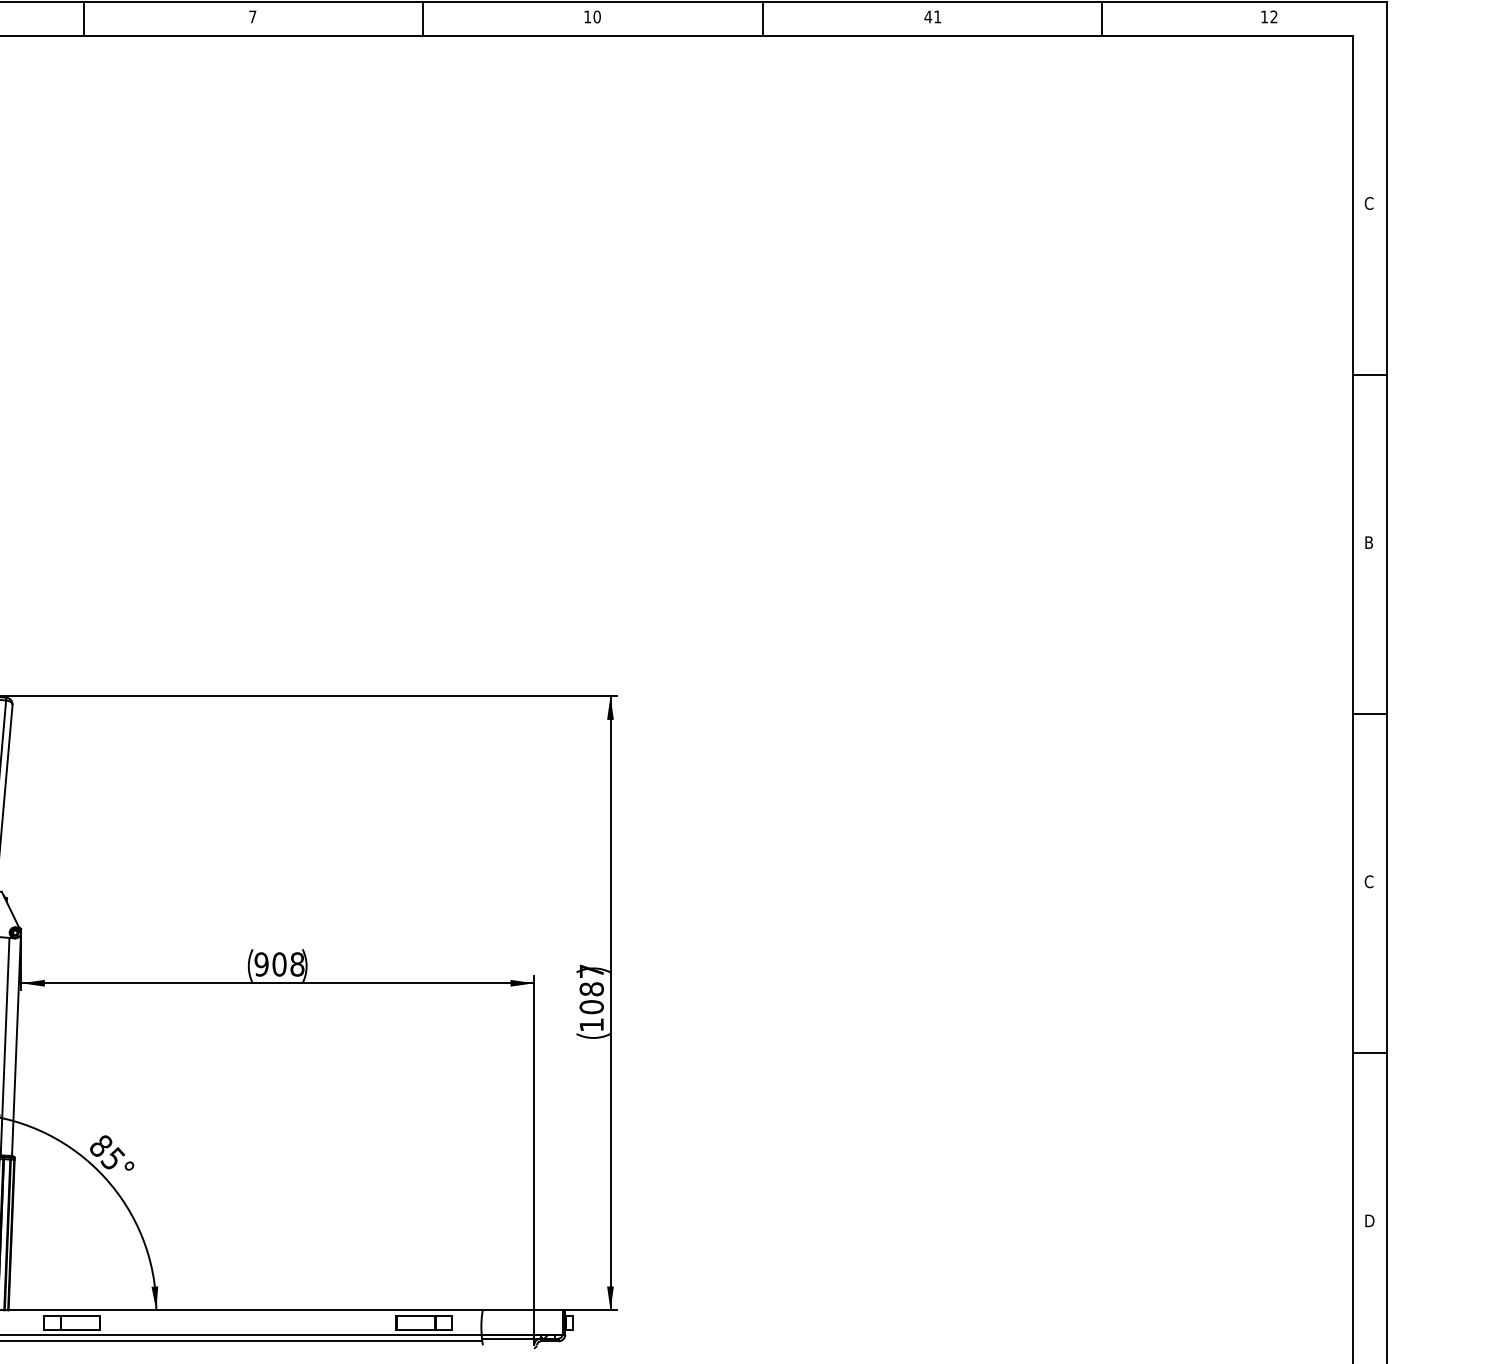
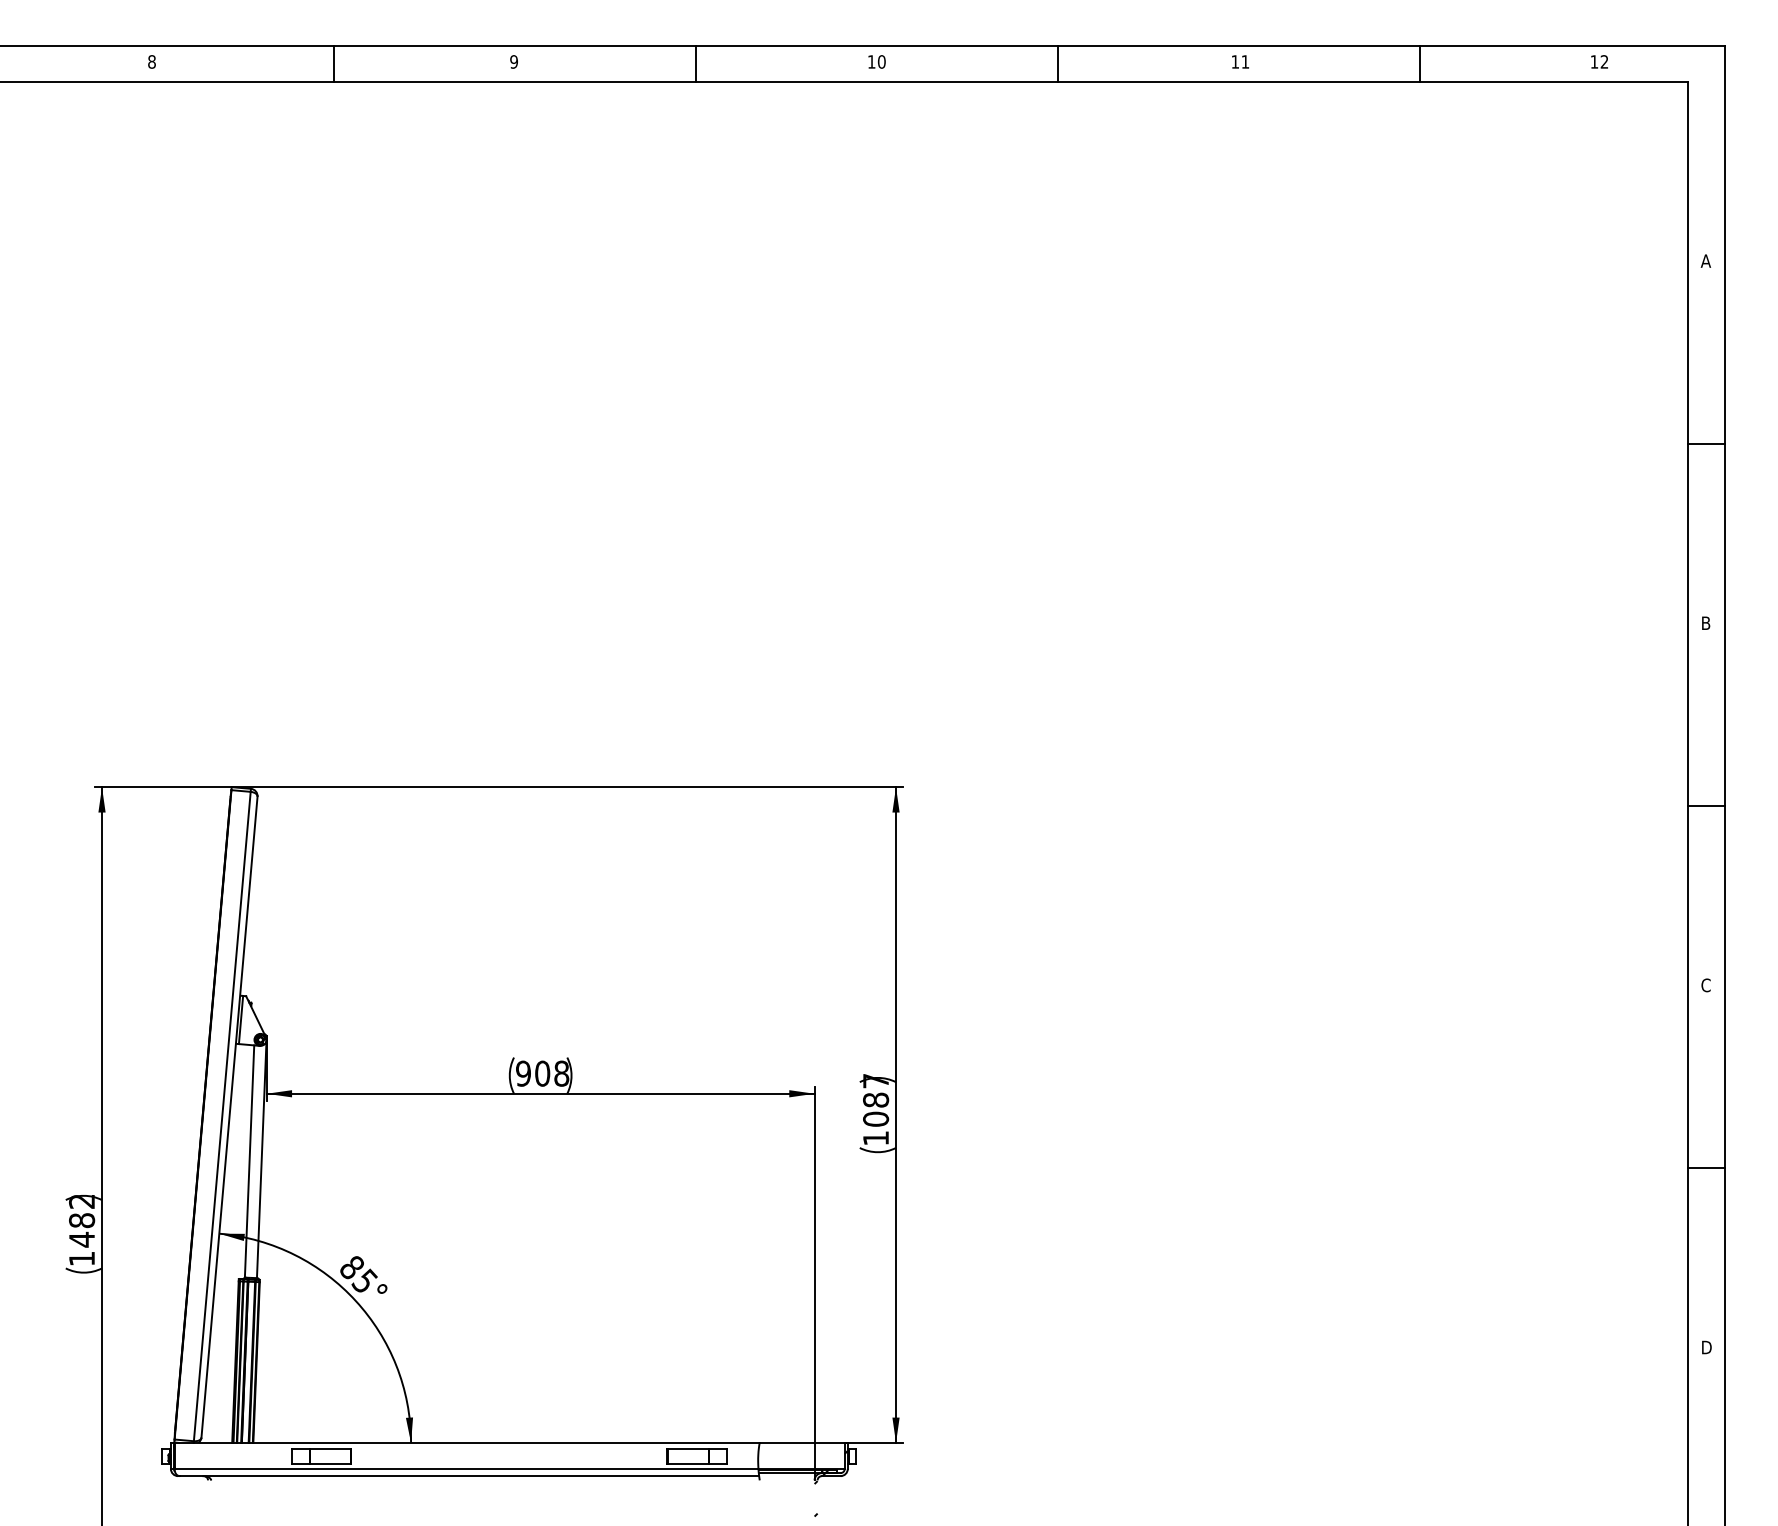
text: (252, 16) -> (513, 61), 7 -> 9
text: (928, 16) -> (1235, 61), 41 -> 11
text: (1368, 202) -> (1705, 260), C -> A

